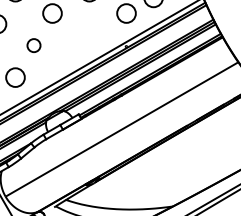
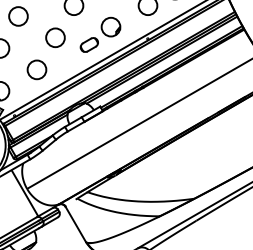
part: (79, 42) -> (100, 34), added
circle: (34, 45) -> (55, 37), size x1.43

